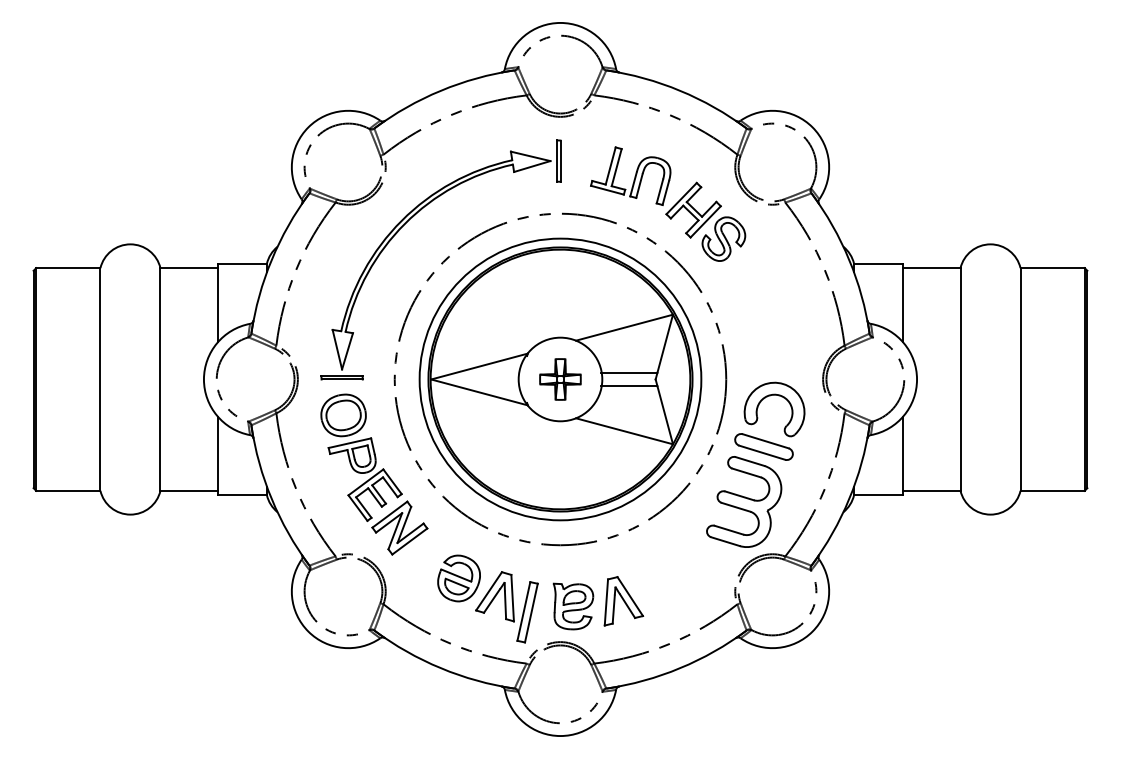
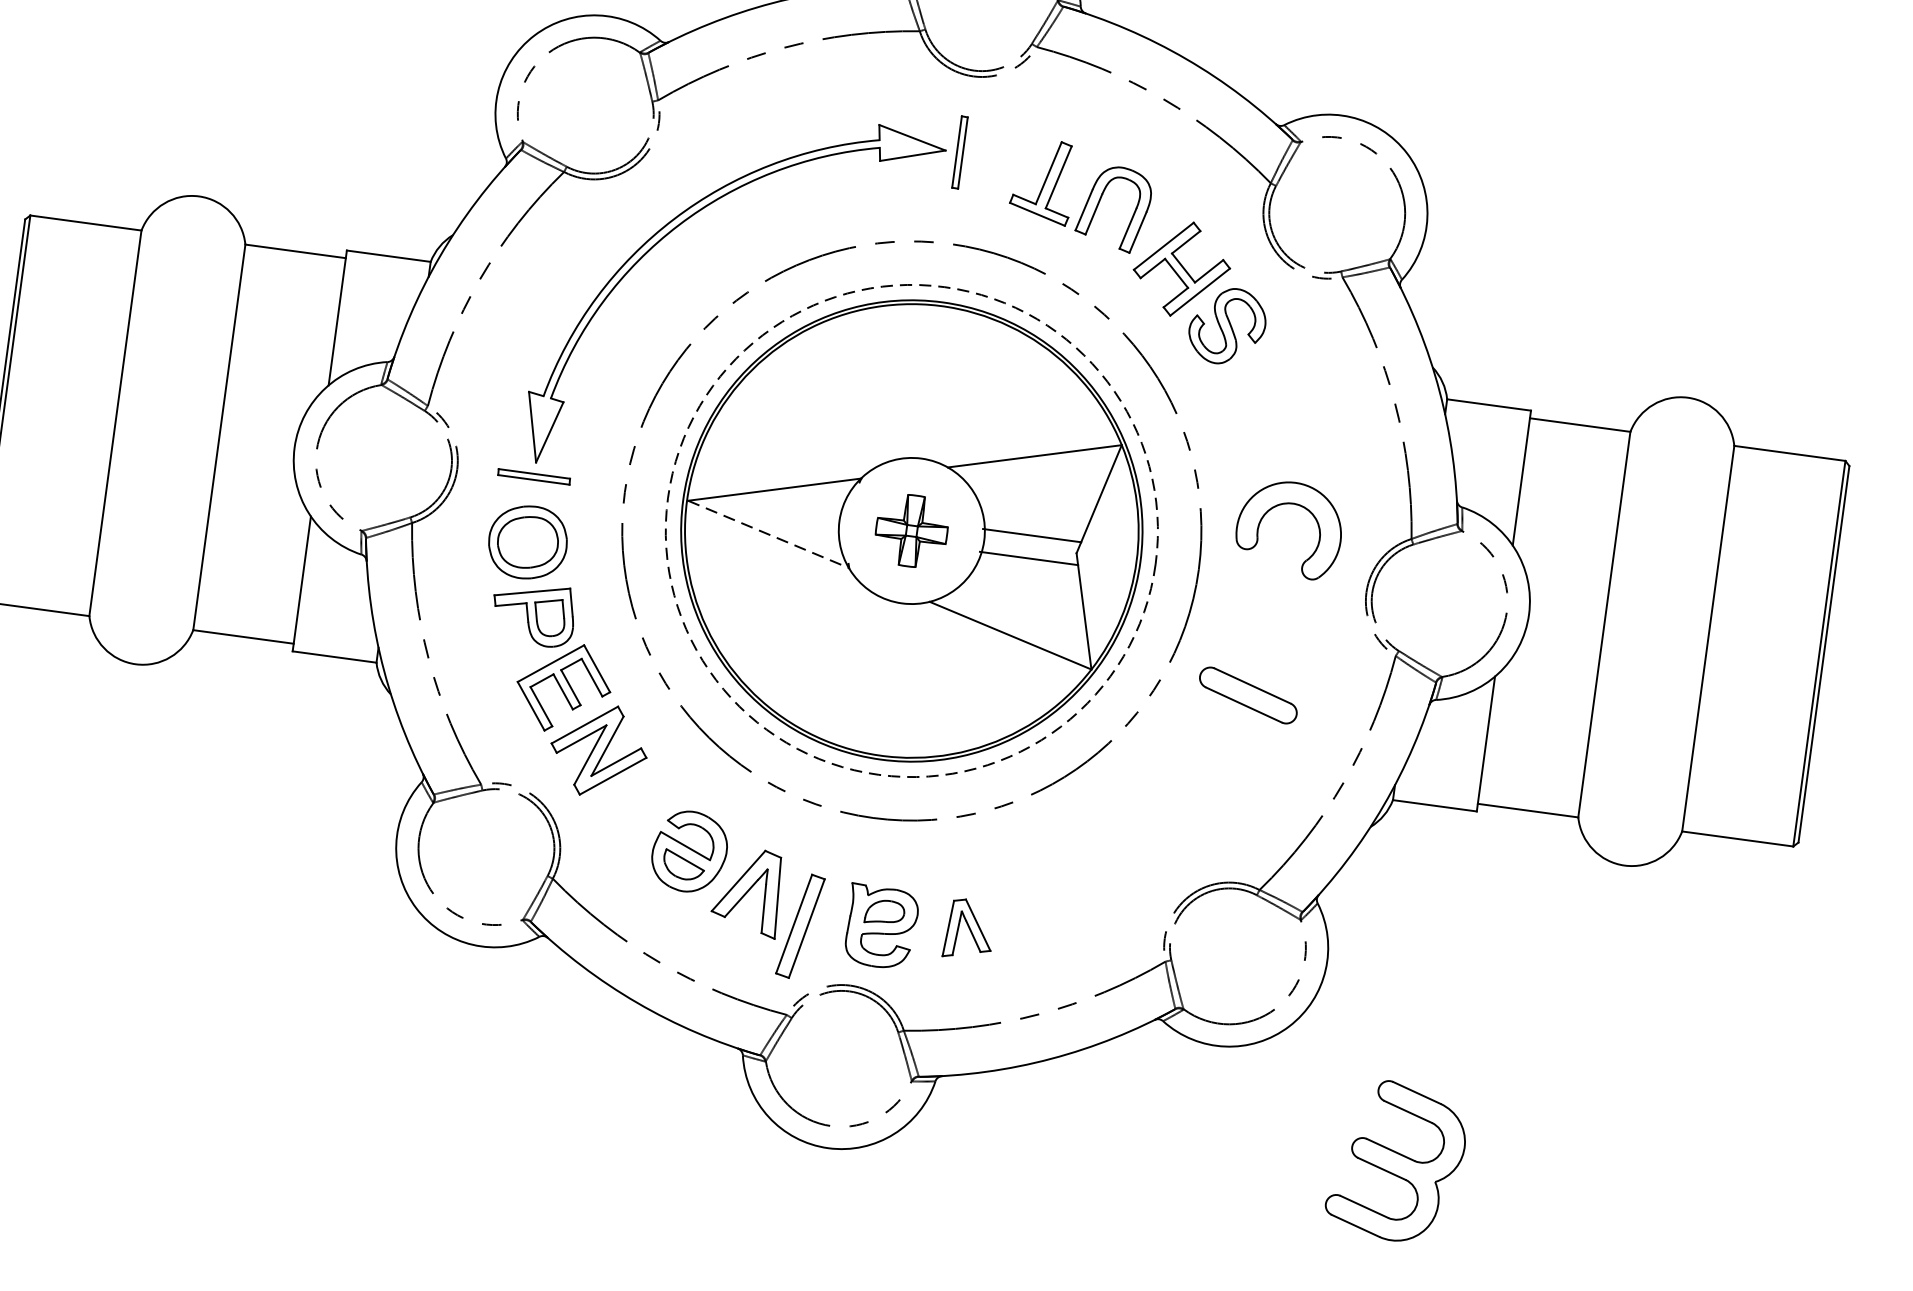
circle: (560, 379) -> (911, 531), solid -> dashed
line: (479, 392) -> (768, 534), solid -> dashed
part: (770, 396) -> (1285, 505), moved
part: (744, 501) -> (1397, 1160), moved
part: (623, 601) -> (968, 930), size x0.7

